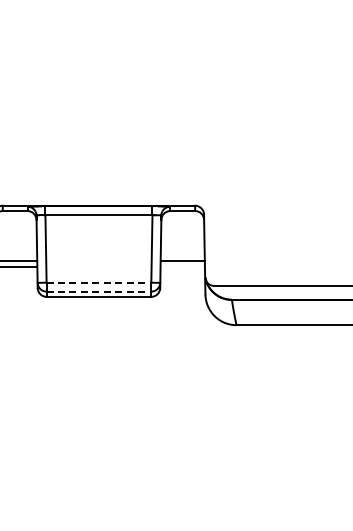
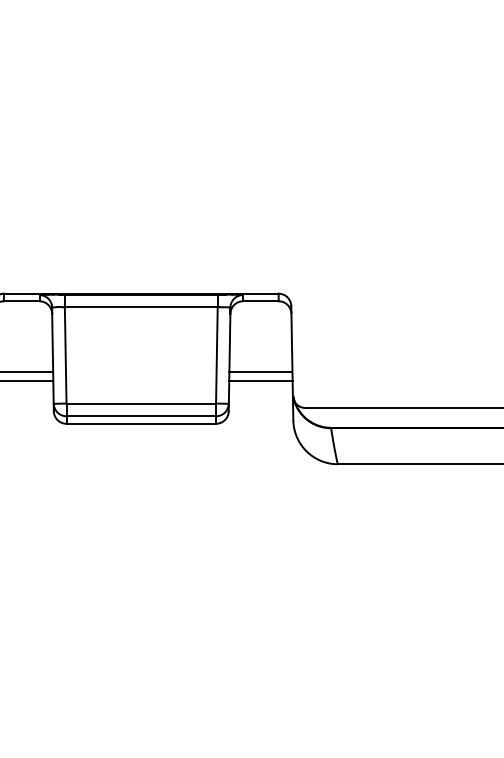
line: (182, 267) -> (260, 381), added
line: (99, 282) -> (142, 403), dashed -> solid
line: (99, 291) -> (142, 416), dashed -> solid

